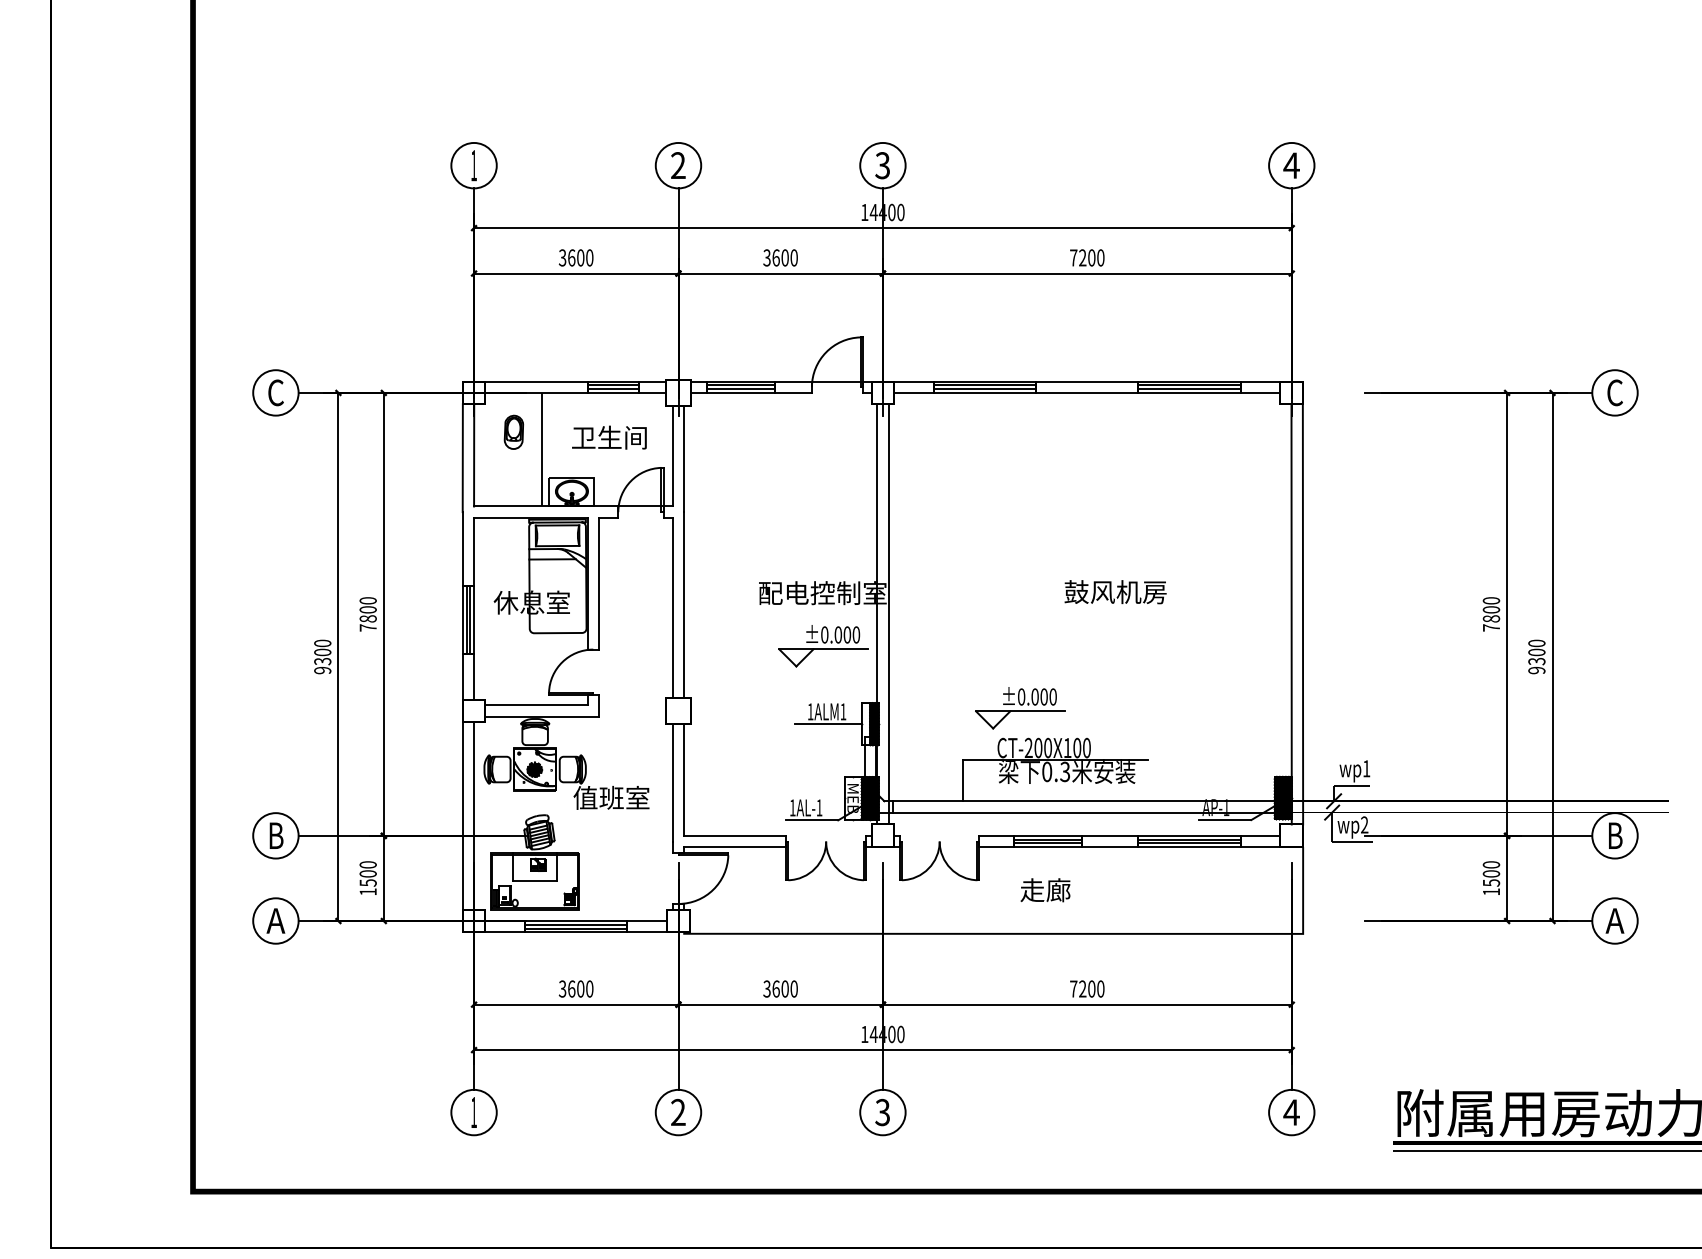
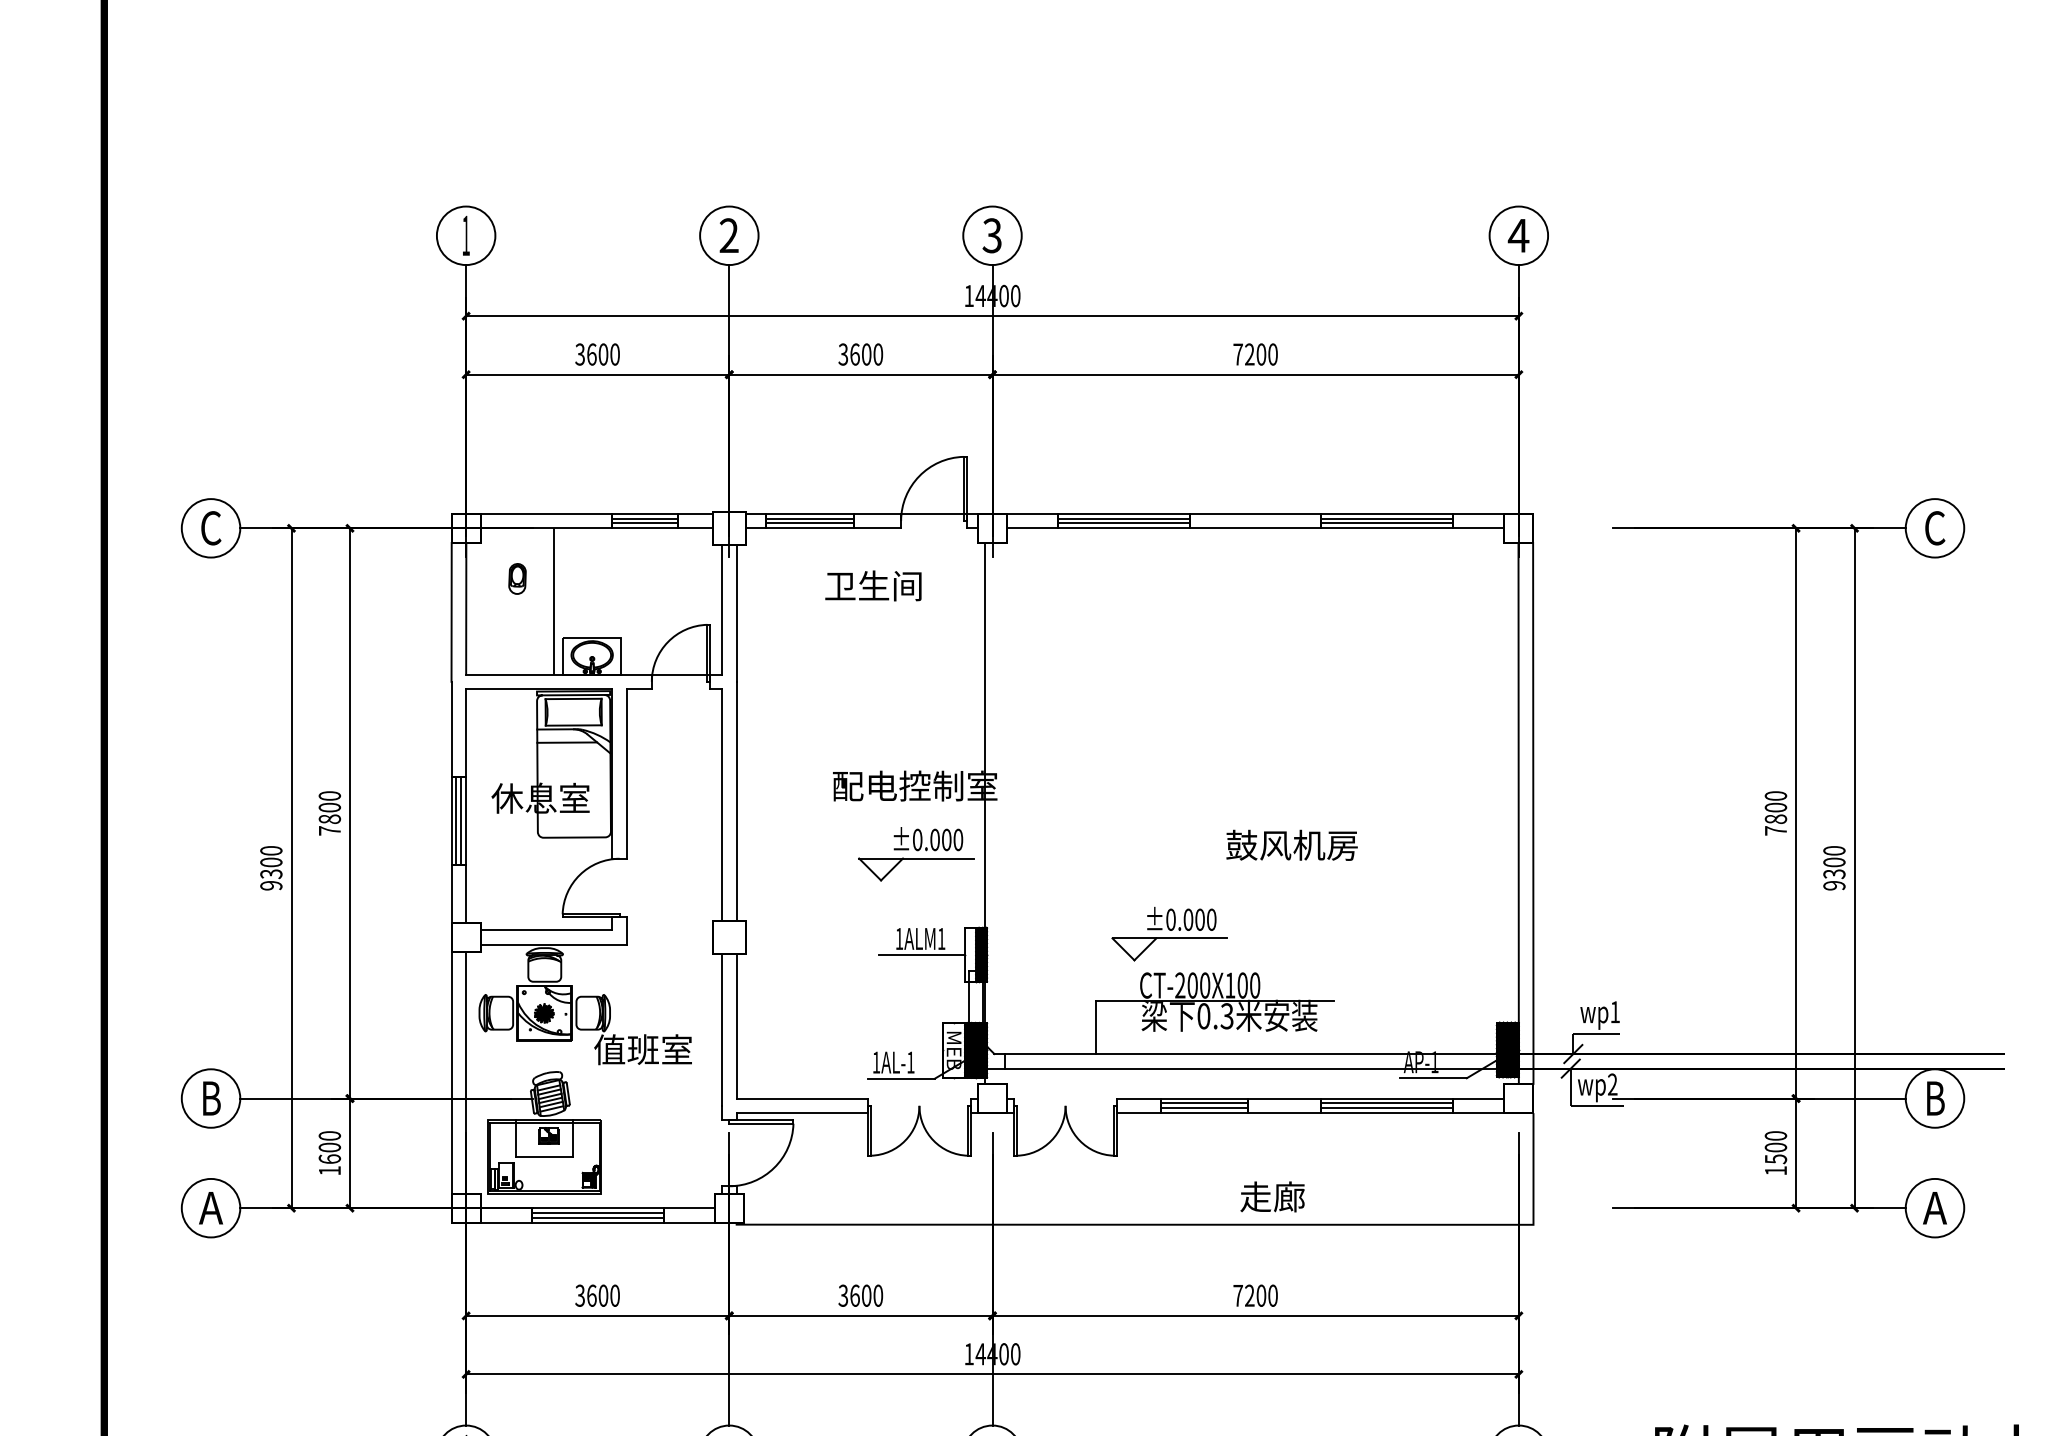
part: (513, 431) -> (516, 577), size x0.7
text: (609, 437) -> (873, 585), moved
text: (1115, 592) -> (1291, 845), moved
line: (888, 614) -> (999, 813), removed
text: (367, 882) -> (328, 1158), 1500 -> 1600
text: (1045, 890) -> (1272, 1197), moved

